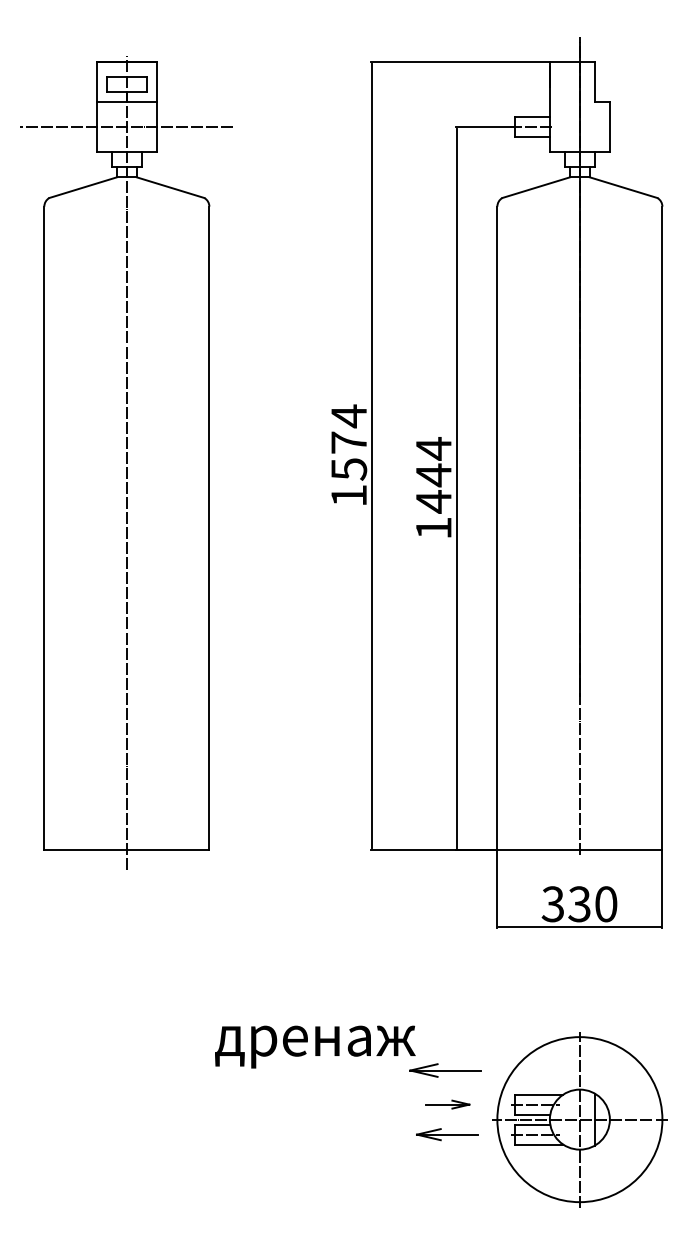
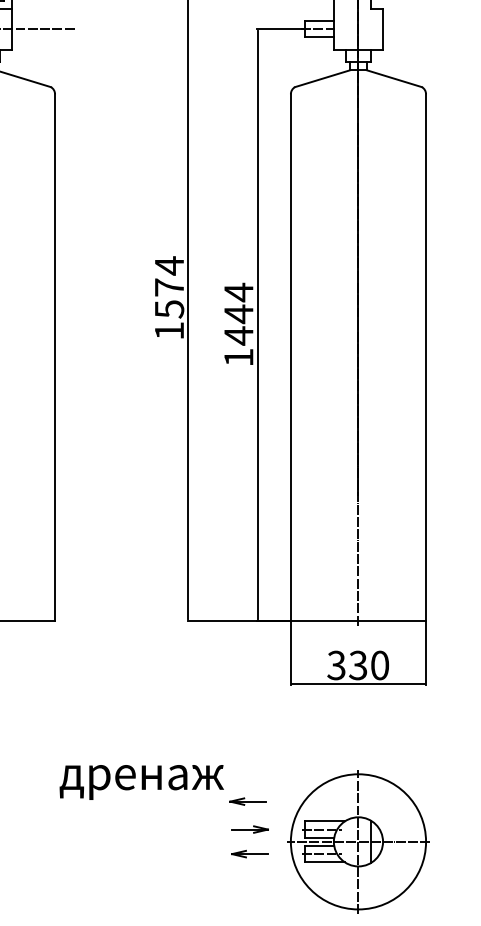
part: (444, 1070) -> (247, 801), size x0.62
part: (446, 1134) -> (249, 854), size x0.71

